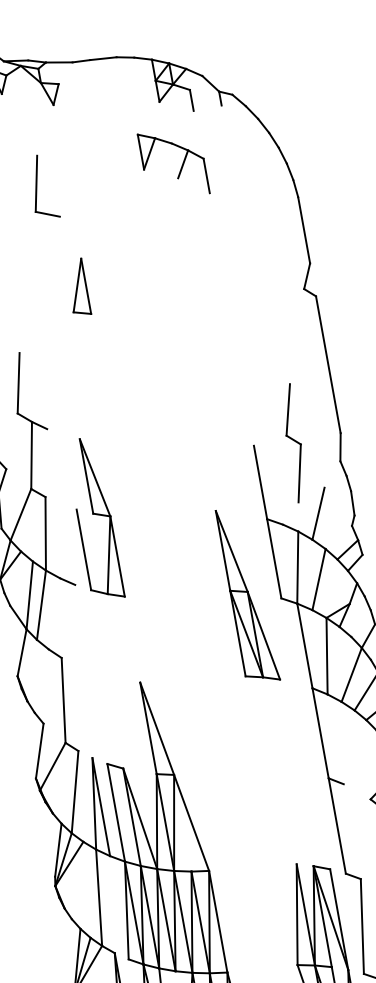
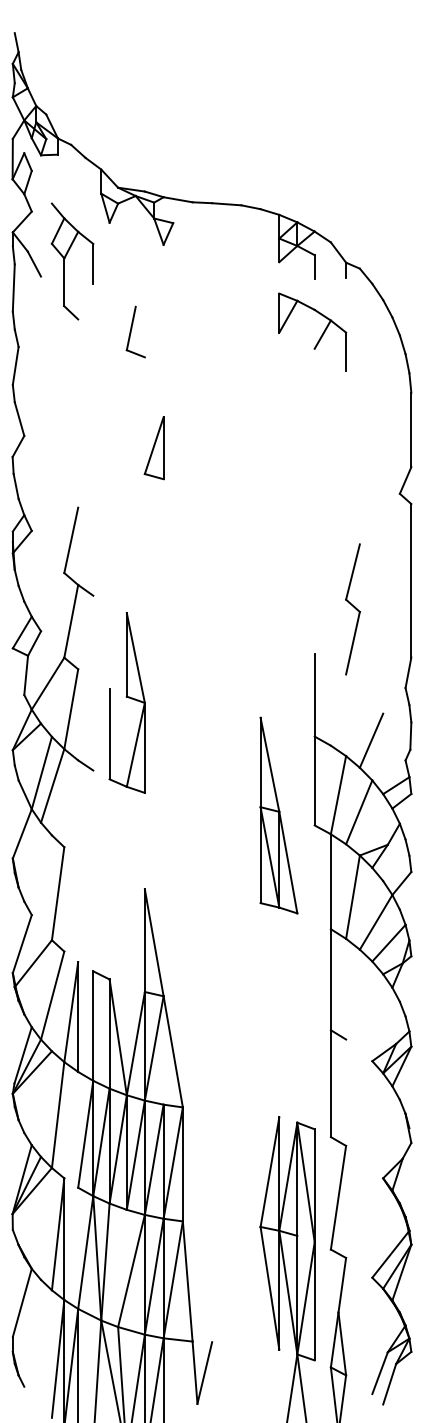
part: (181, 166) -> (320, 336), moved
part: (42, 186) -> (135, 331), size x0.71
part: (293, 443) -> (352, 609), moved

